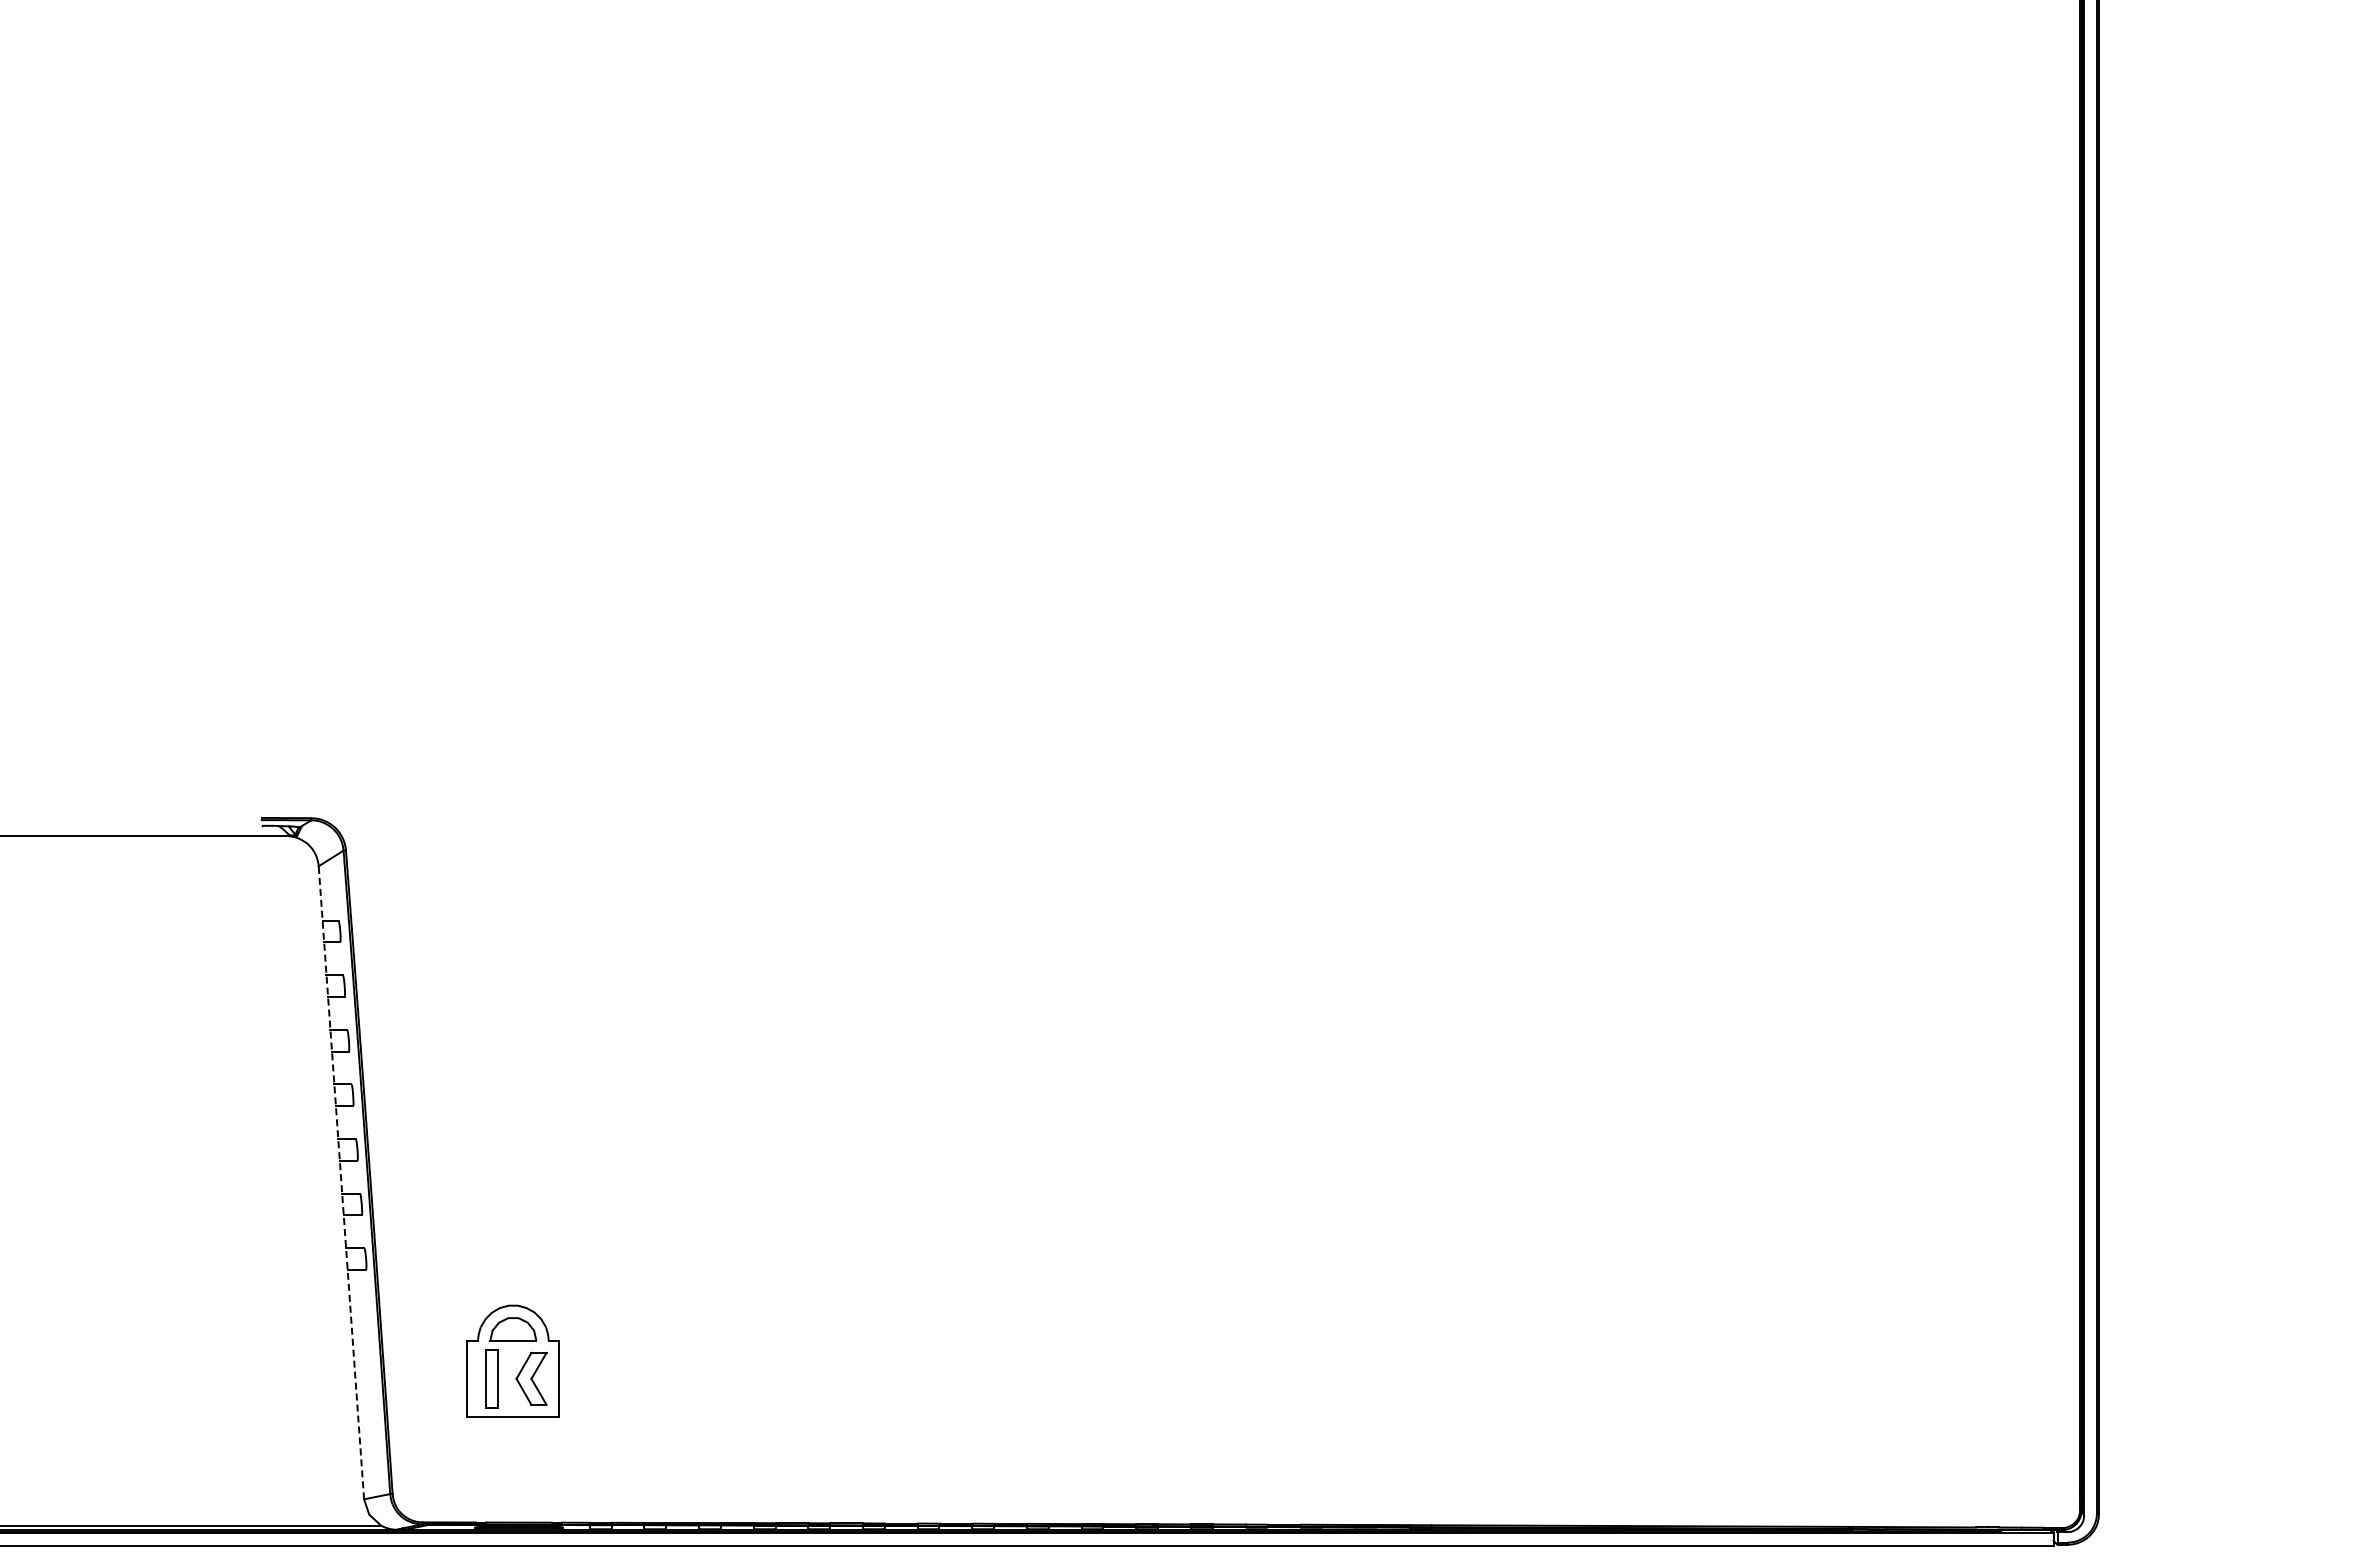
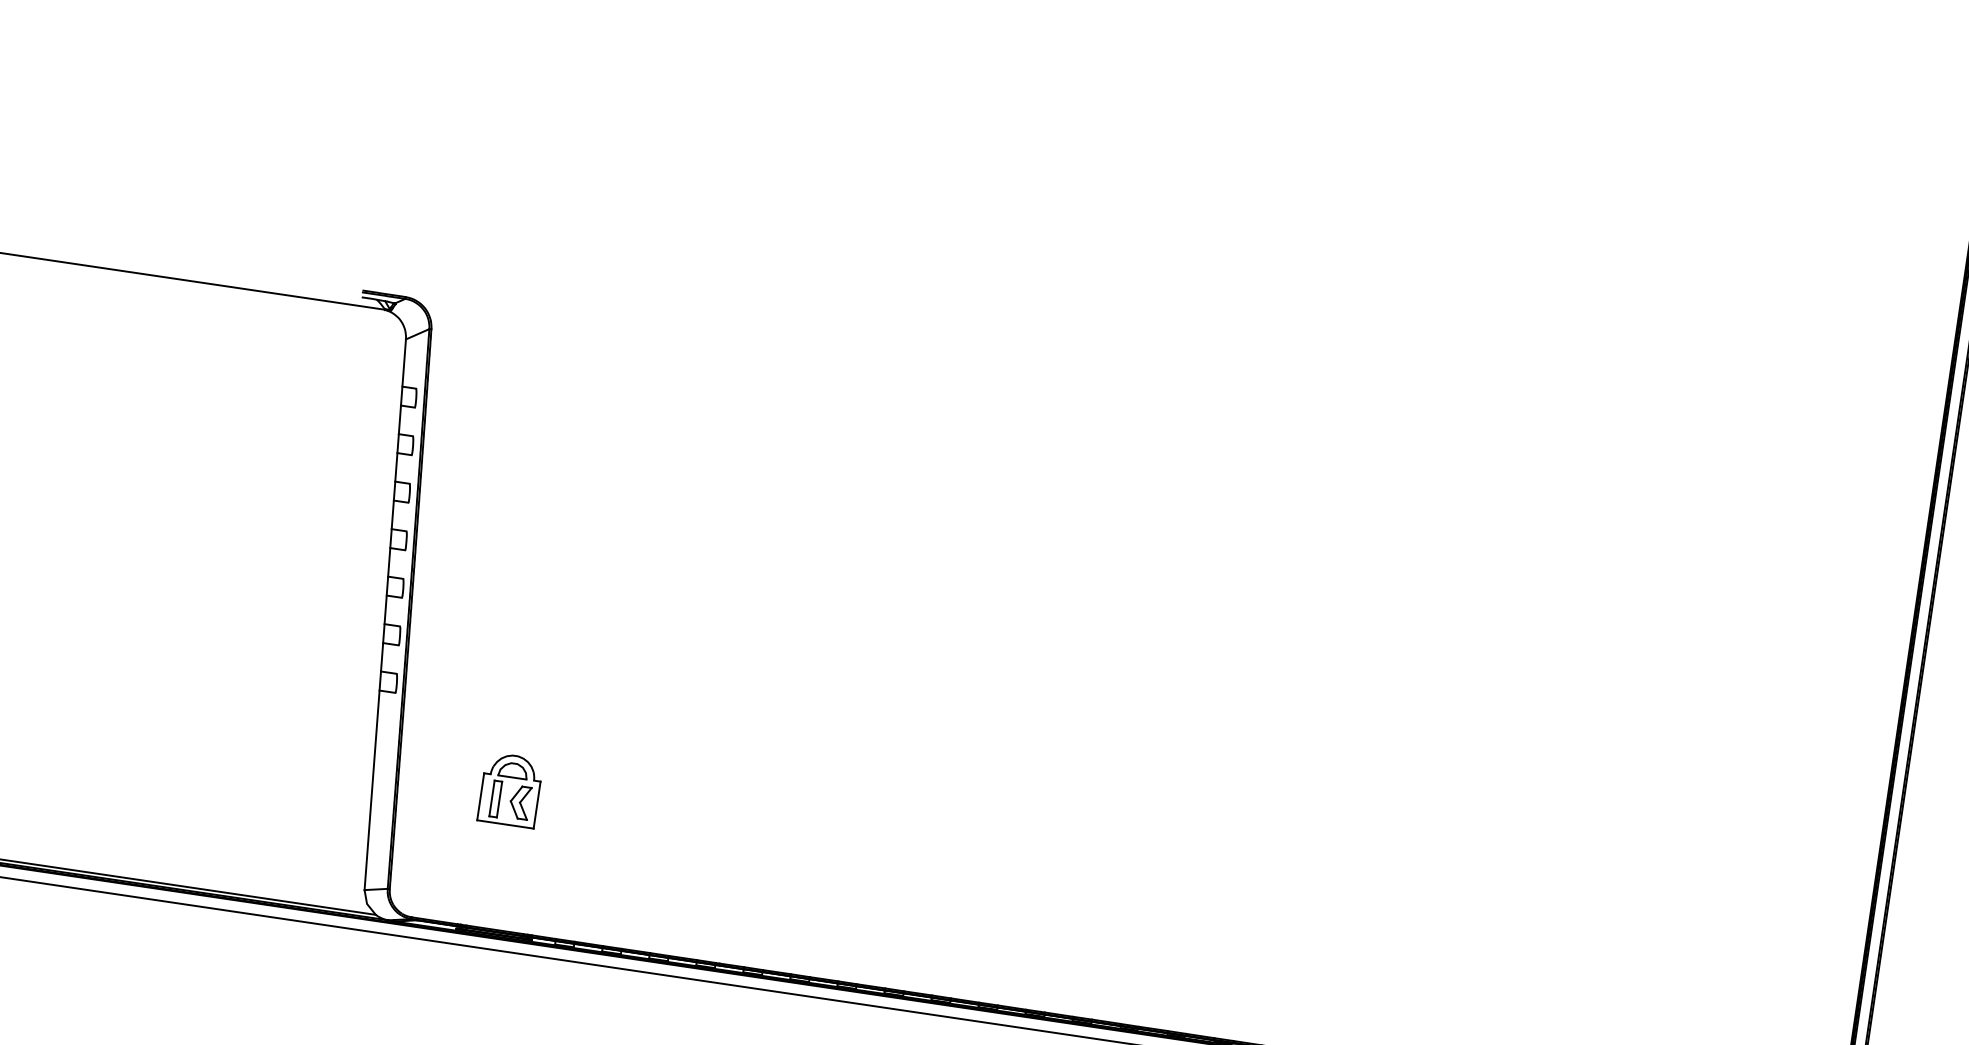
line: (341, 1182) -> (385, 614), dashed -> solid
part: (512, 1360) -> (509, 789), size x0.71

